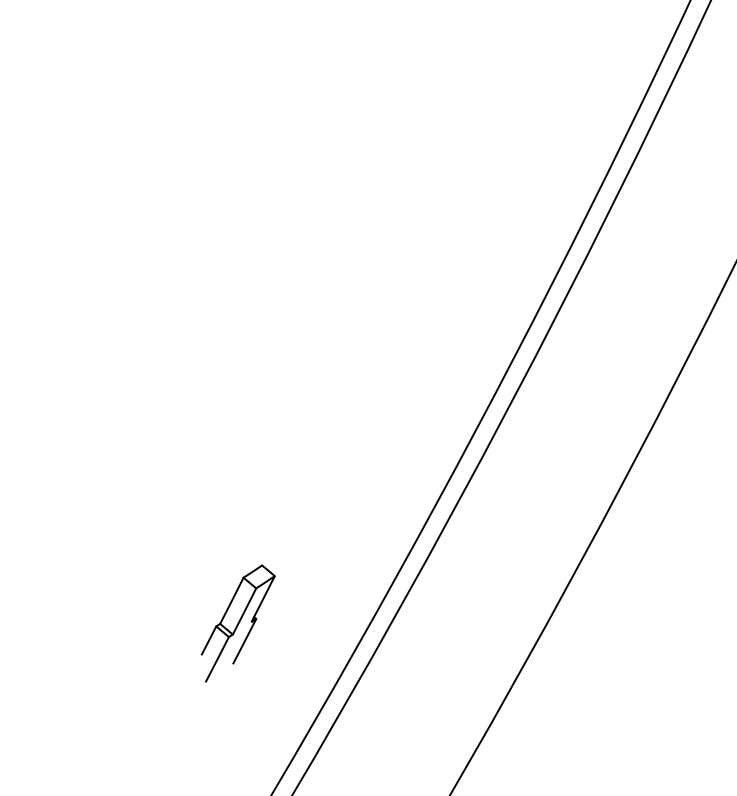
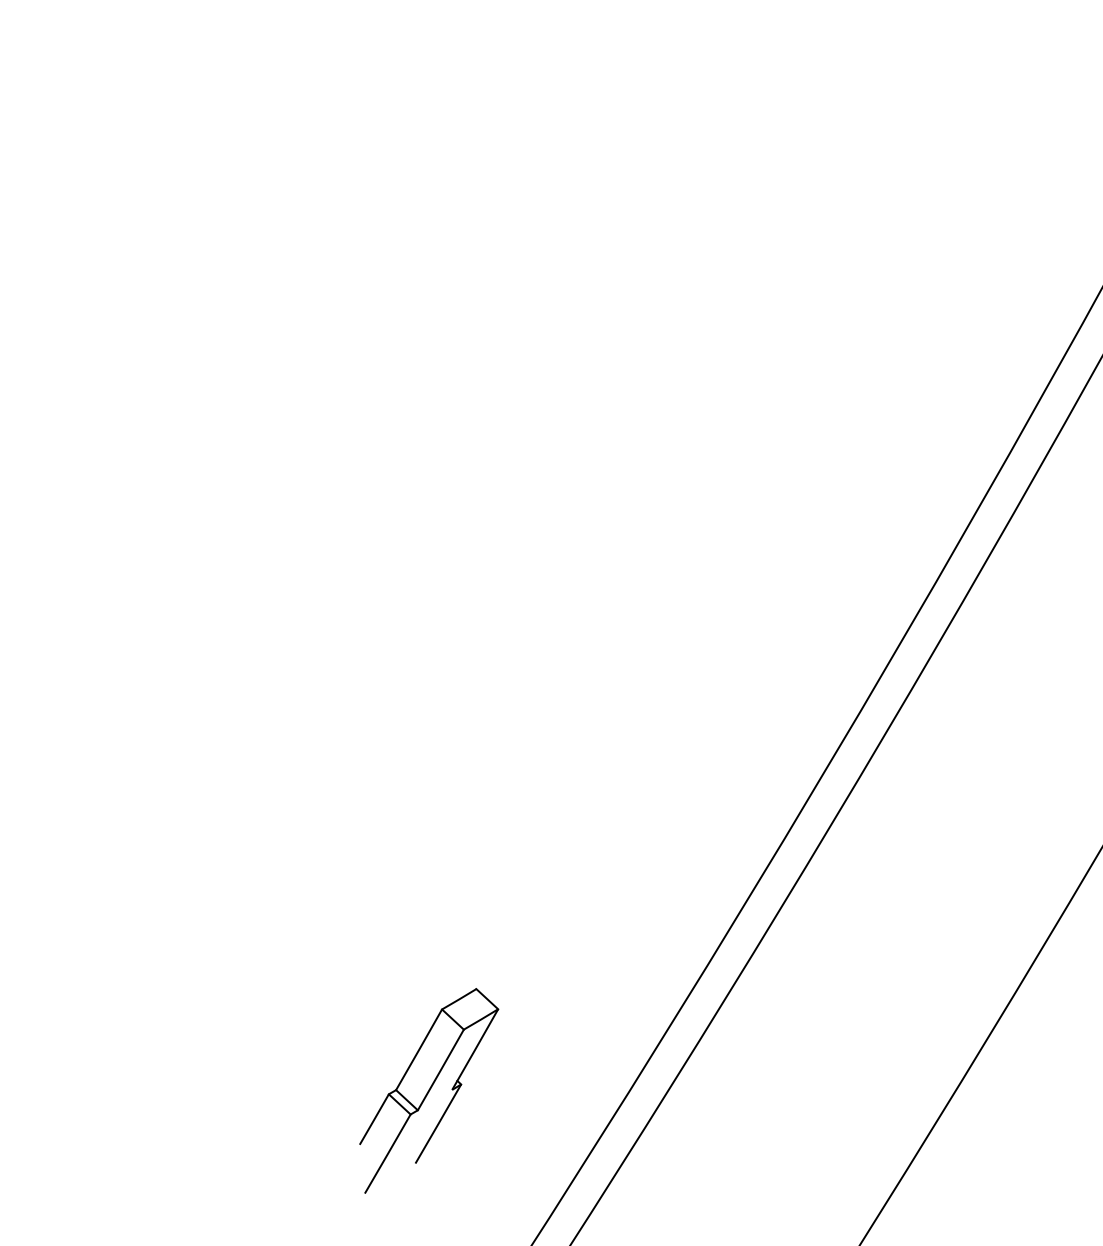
part: (237, 623) -> (427, 1090), moved

